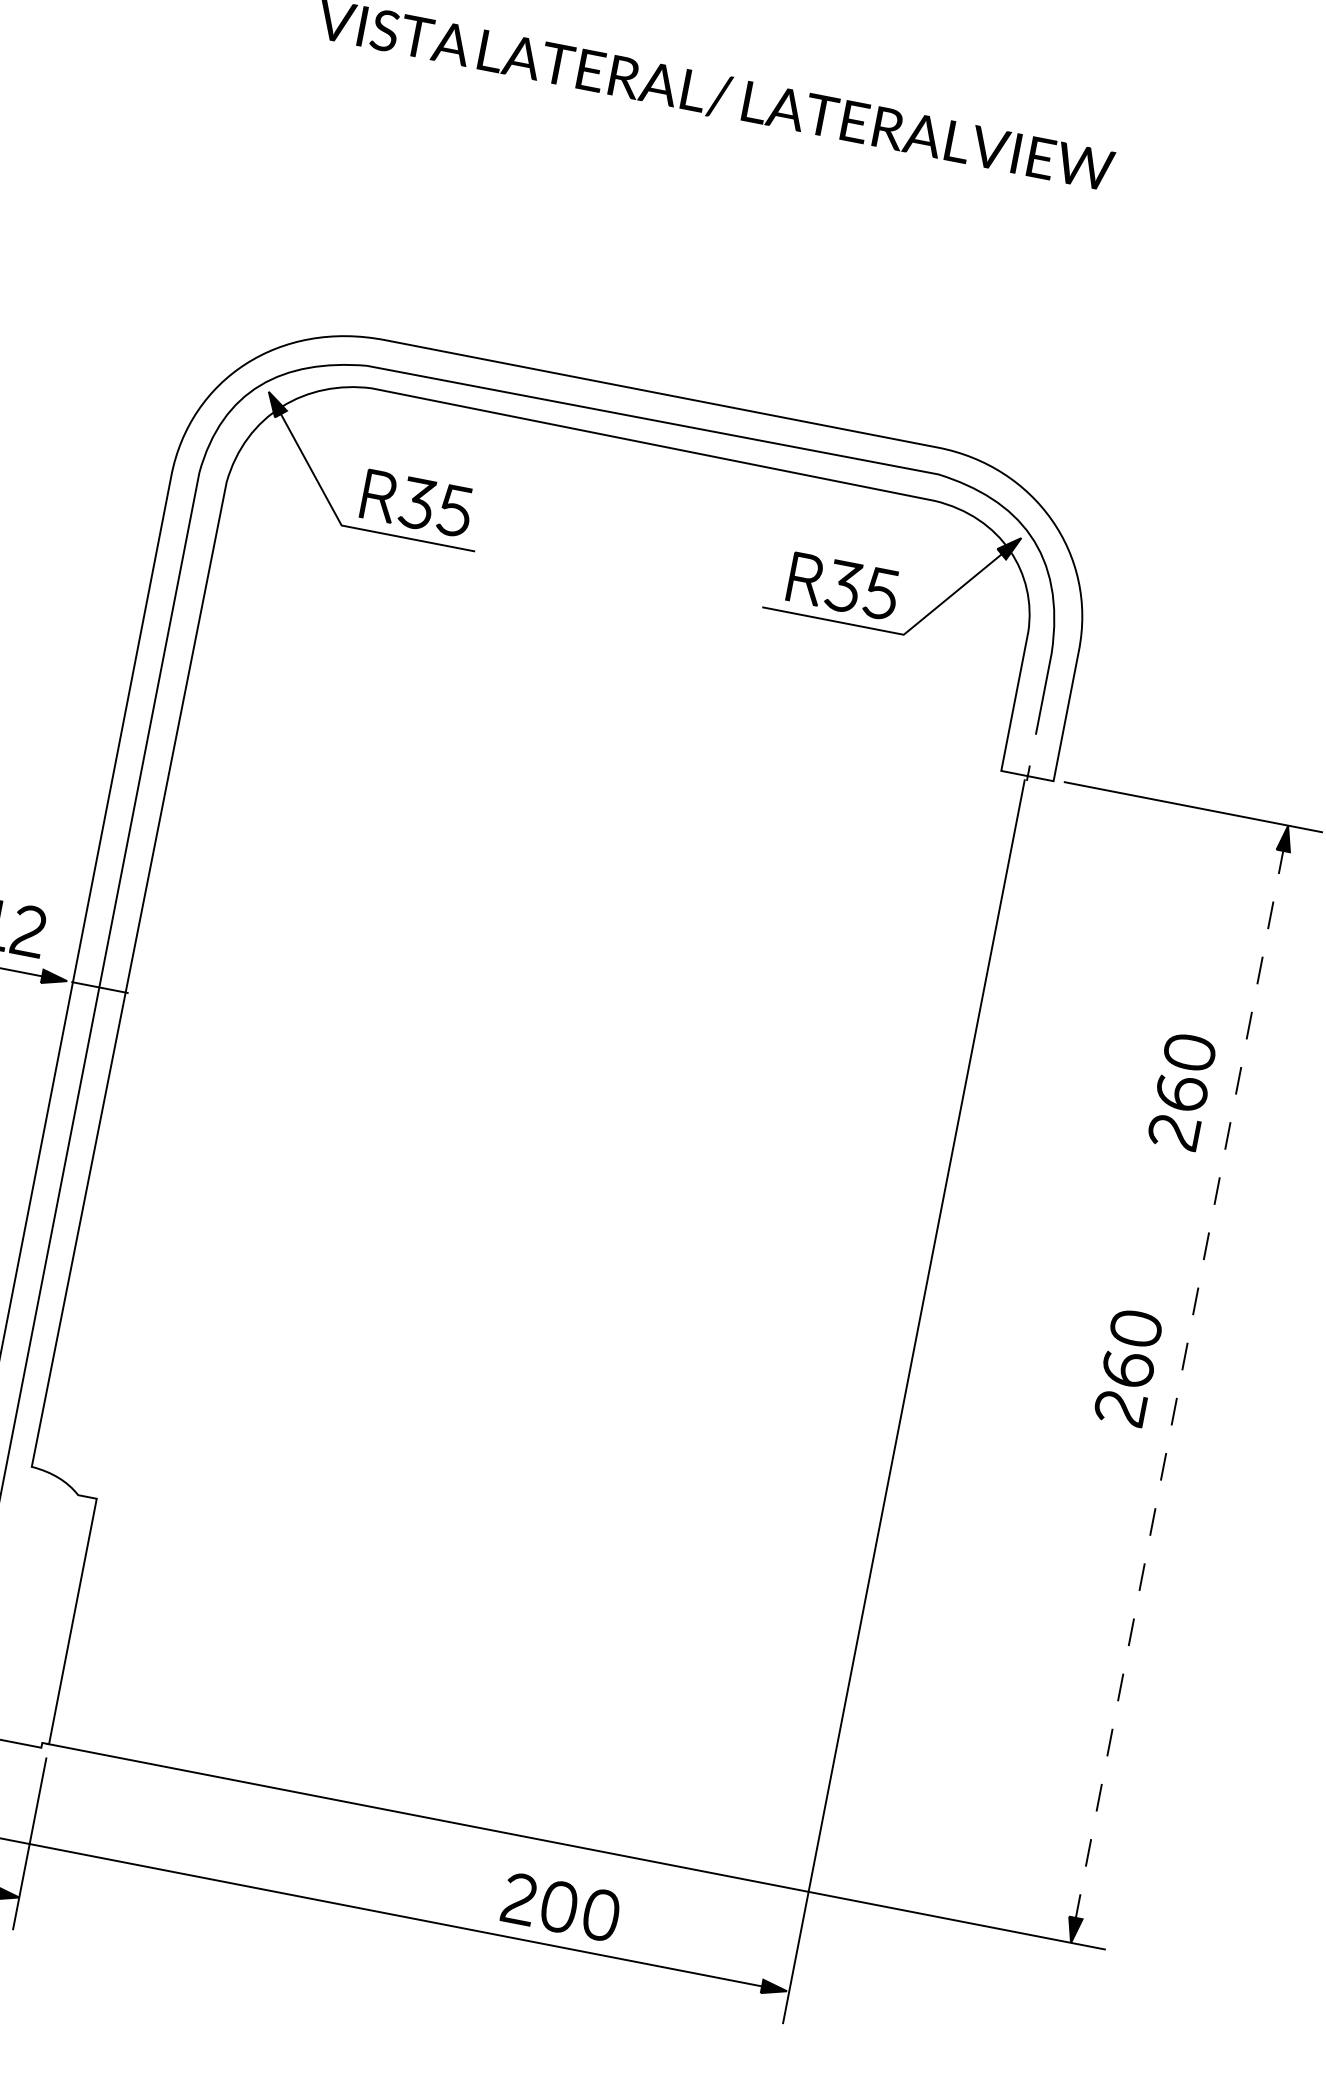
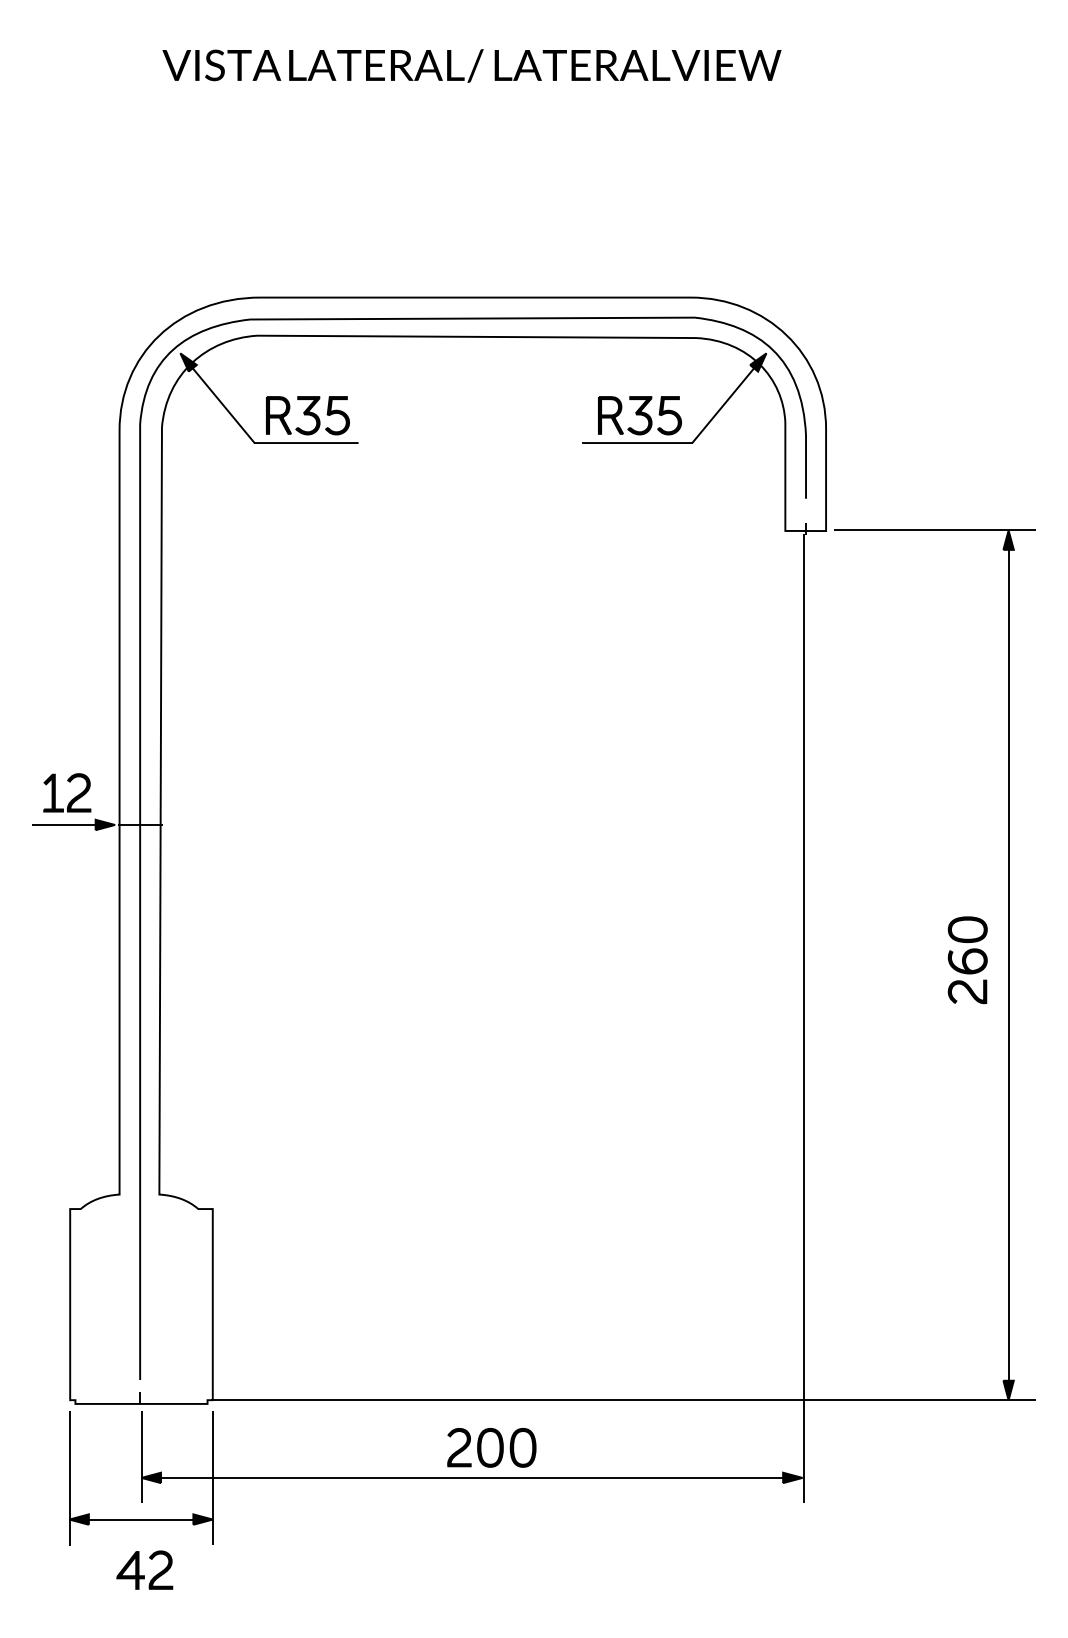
part: (1181, 1091) -> (967, 745), removed
line: (1179, 1384) -> (1008, 965), dashed -> solid
part: (560, 1906) -> (491, 1447), moved

